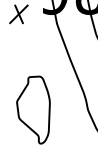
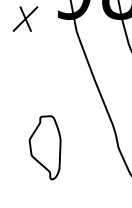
part: (33, 109) -> (45, 147), size x0.7

